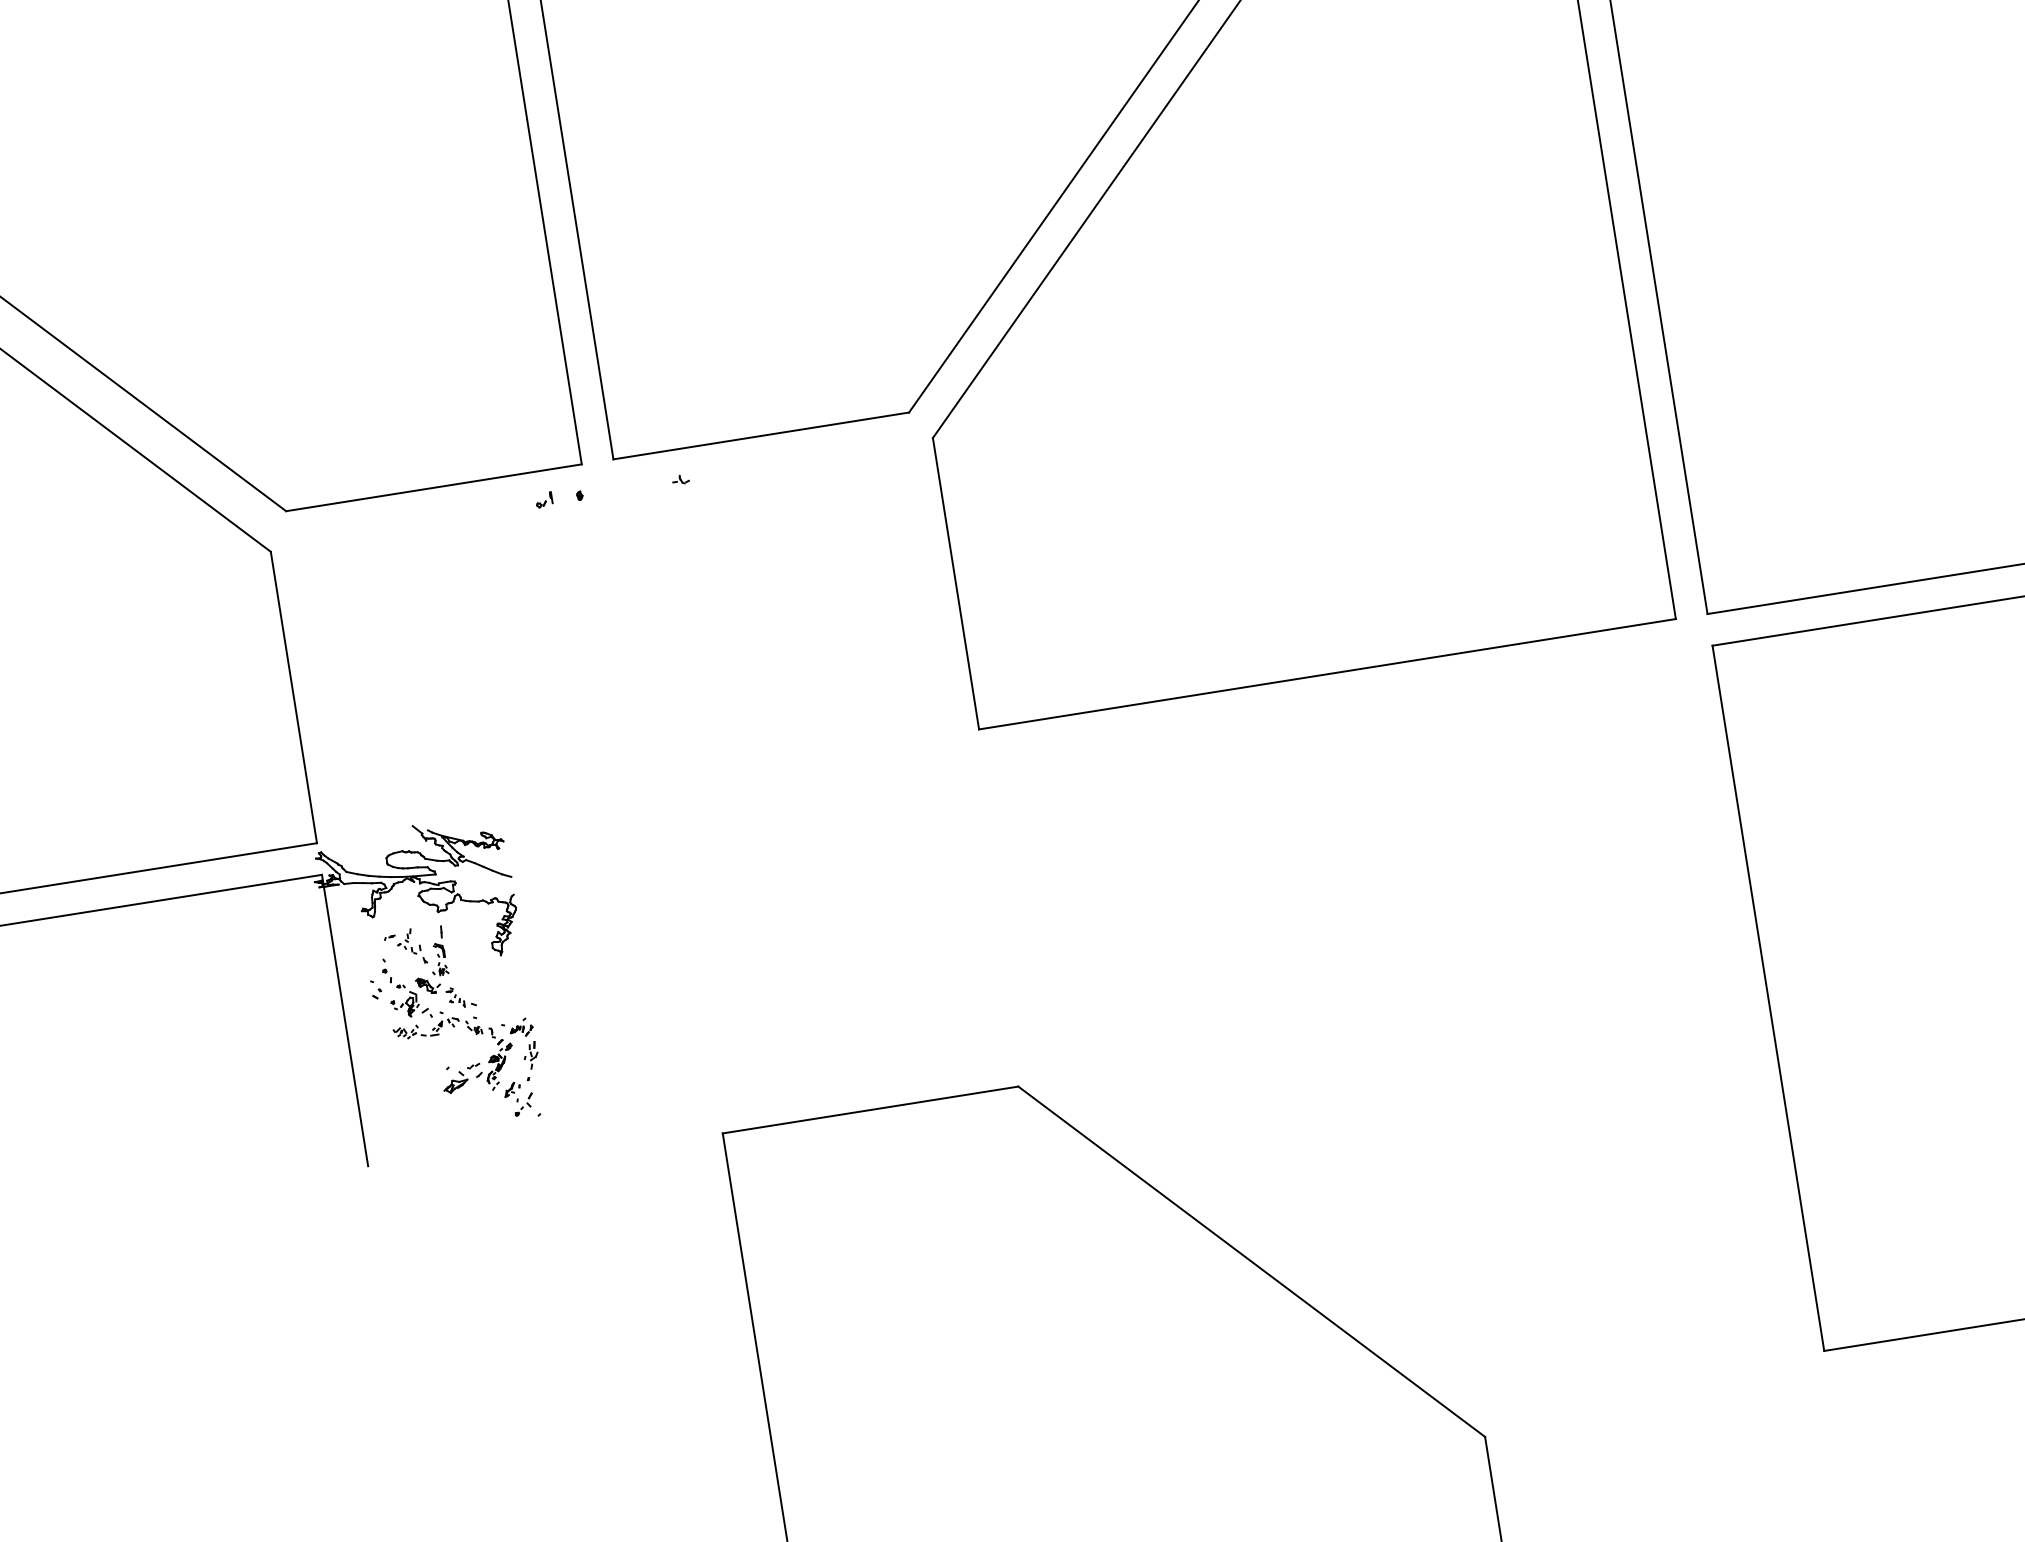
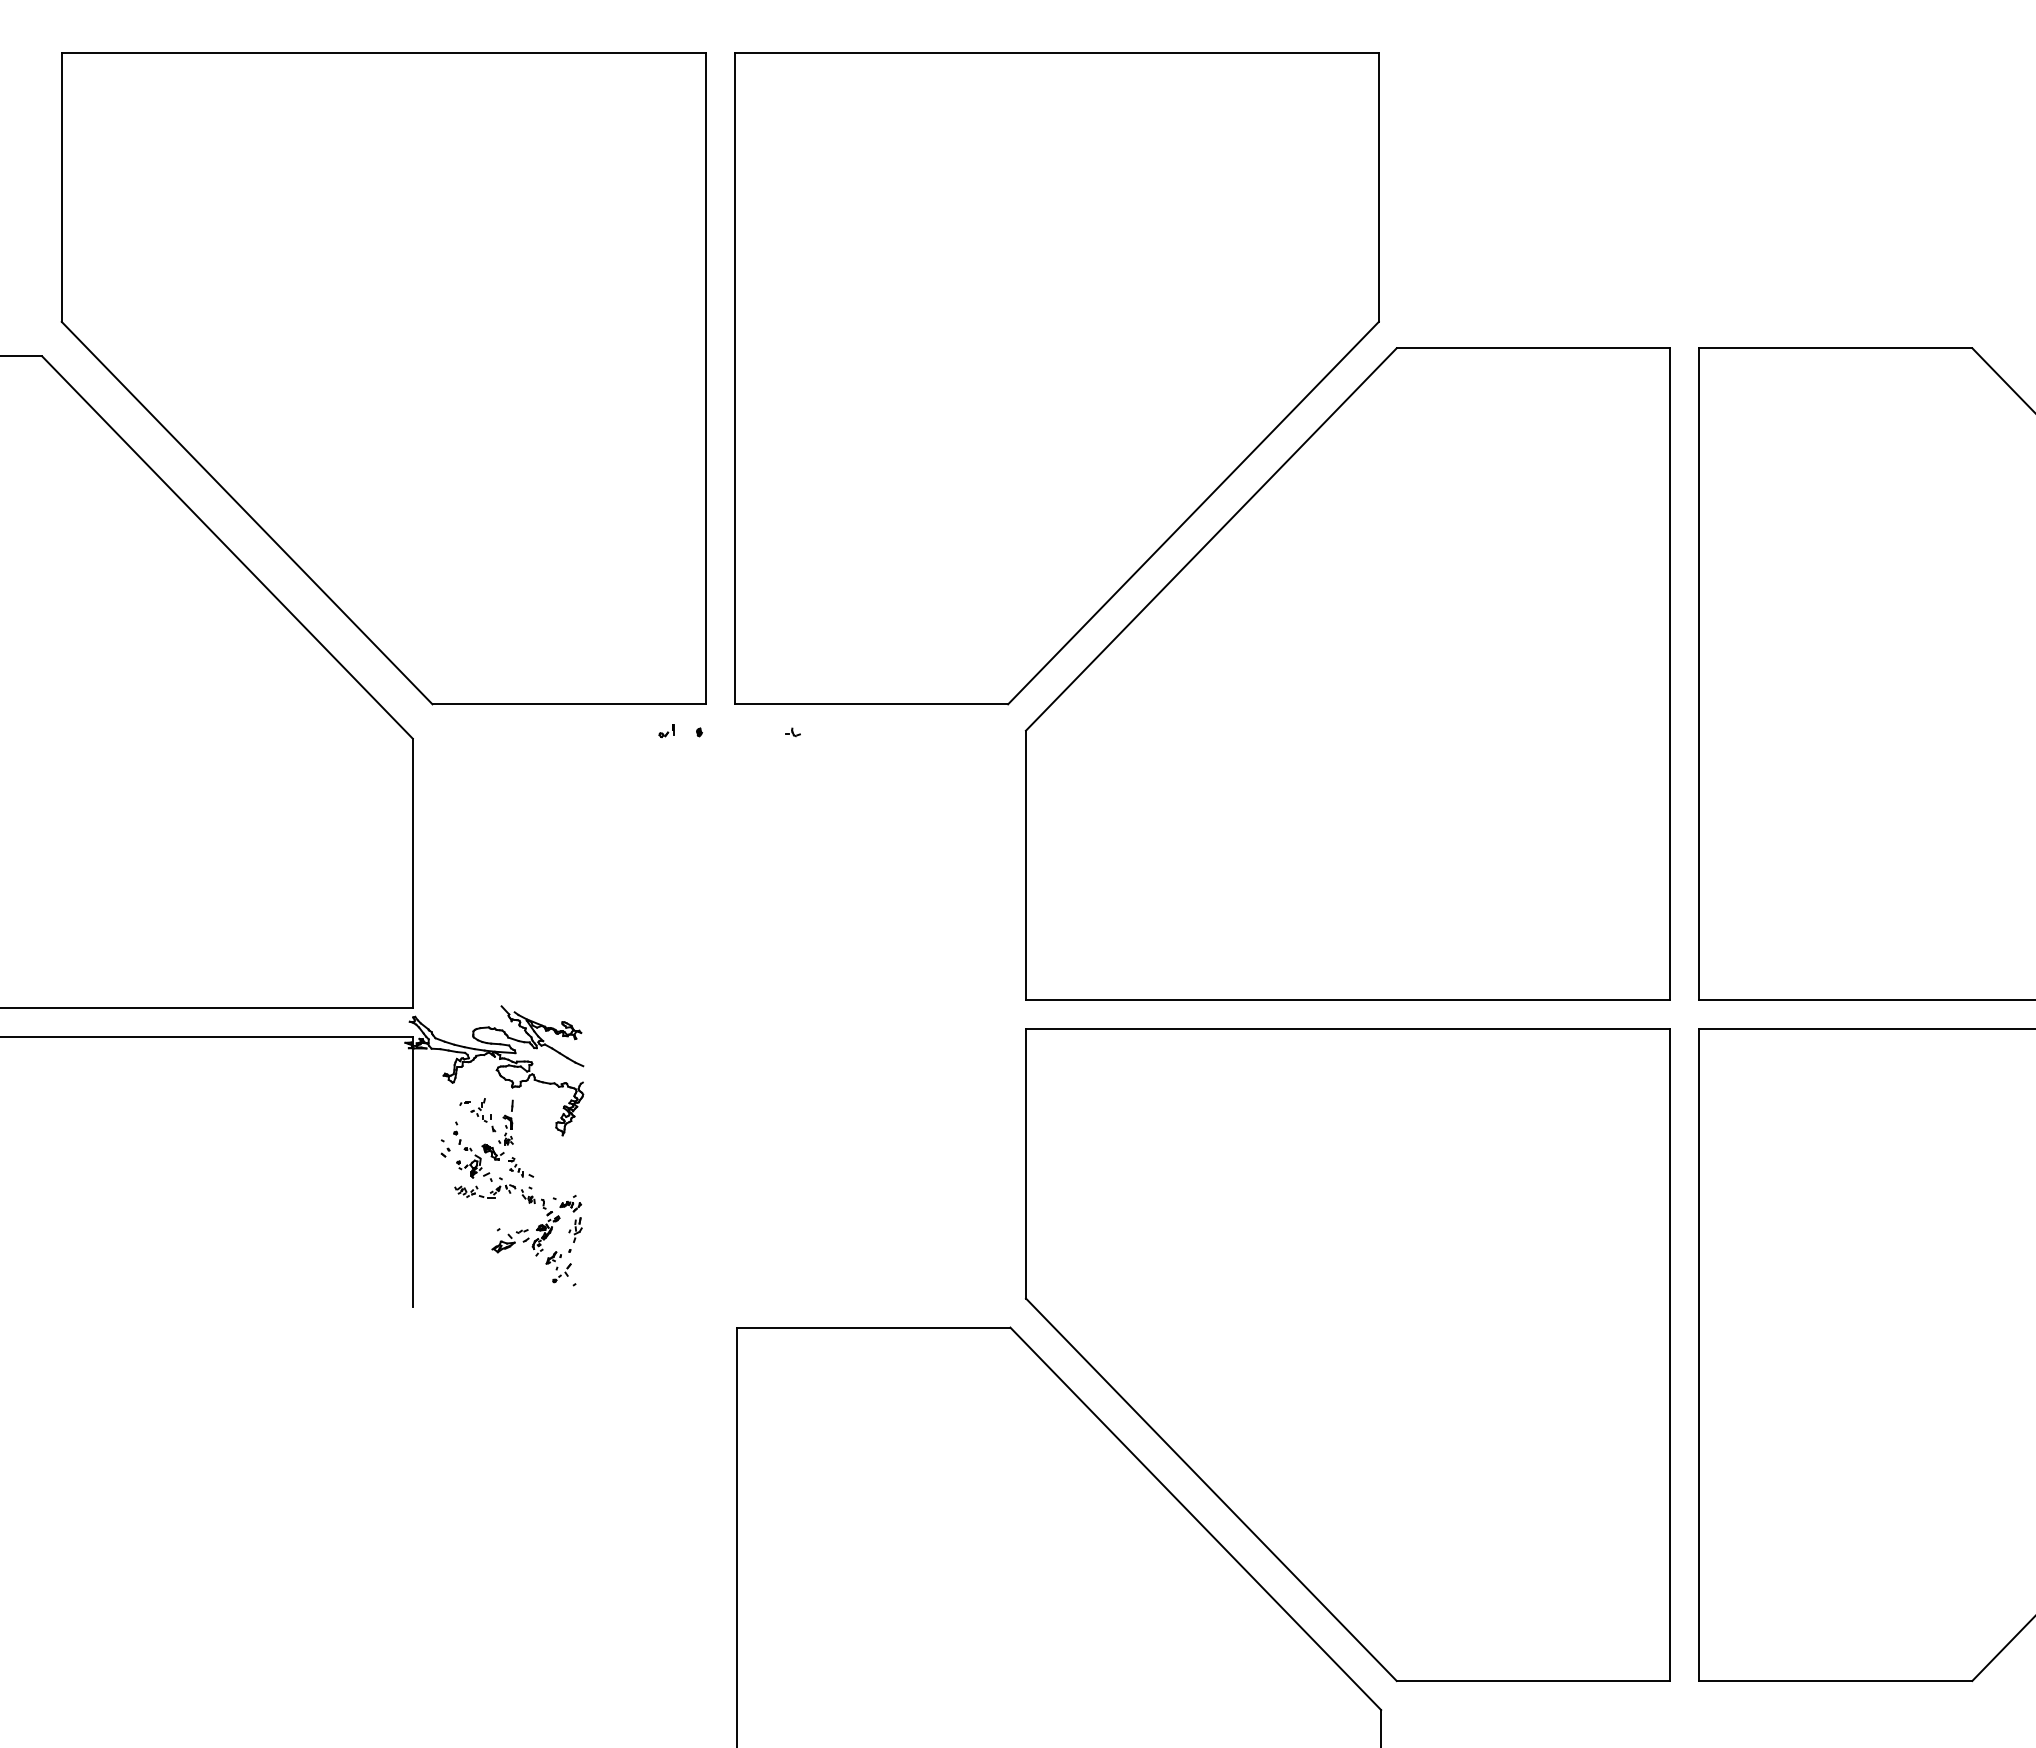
part: (1387, 1057) -> (1347, 1354), added

